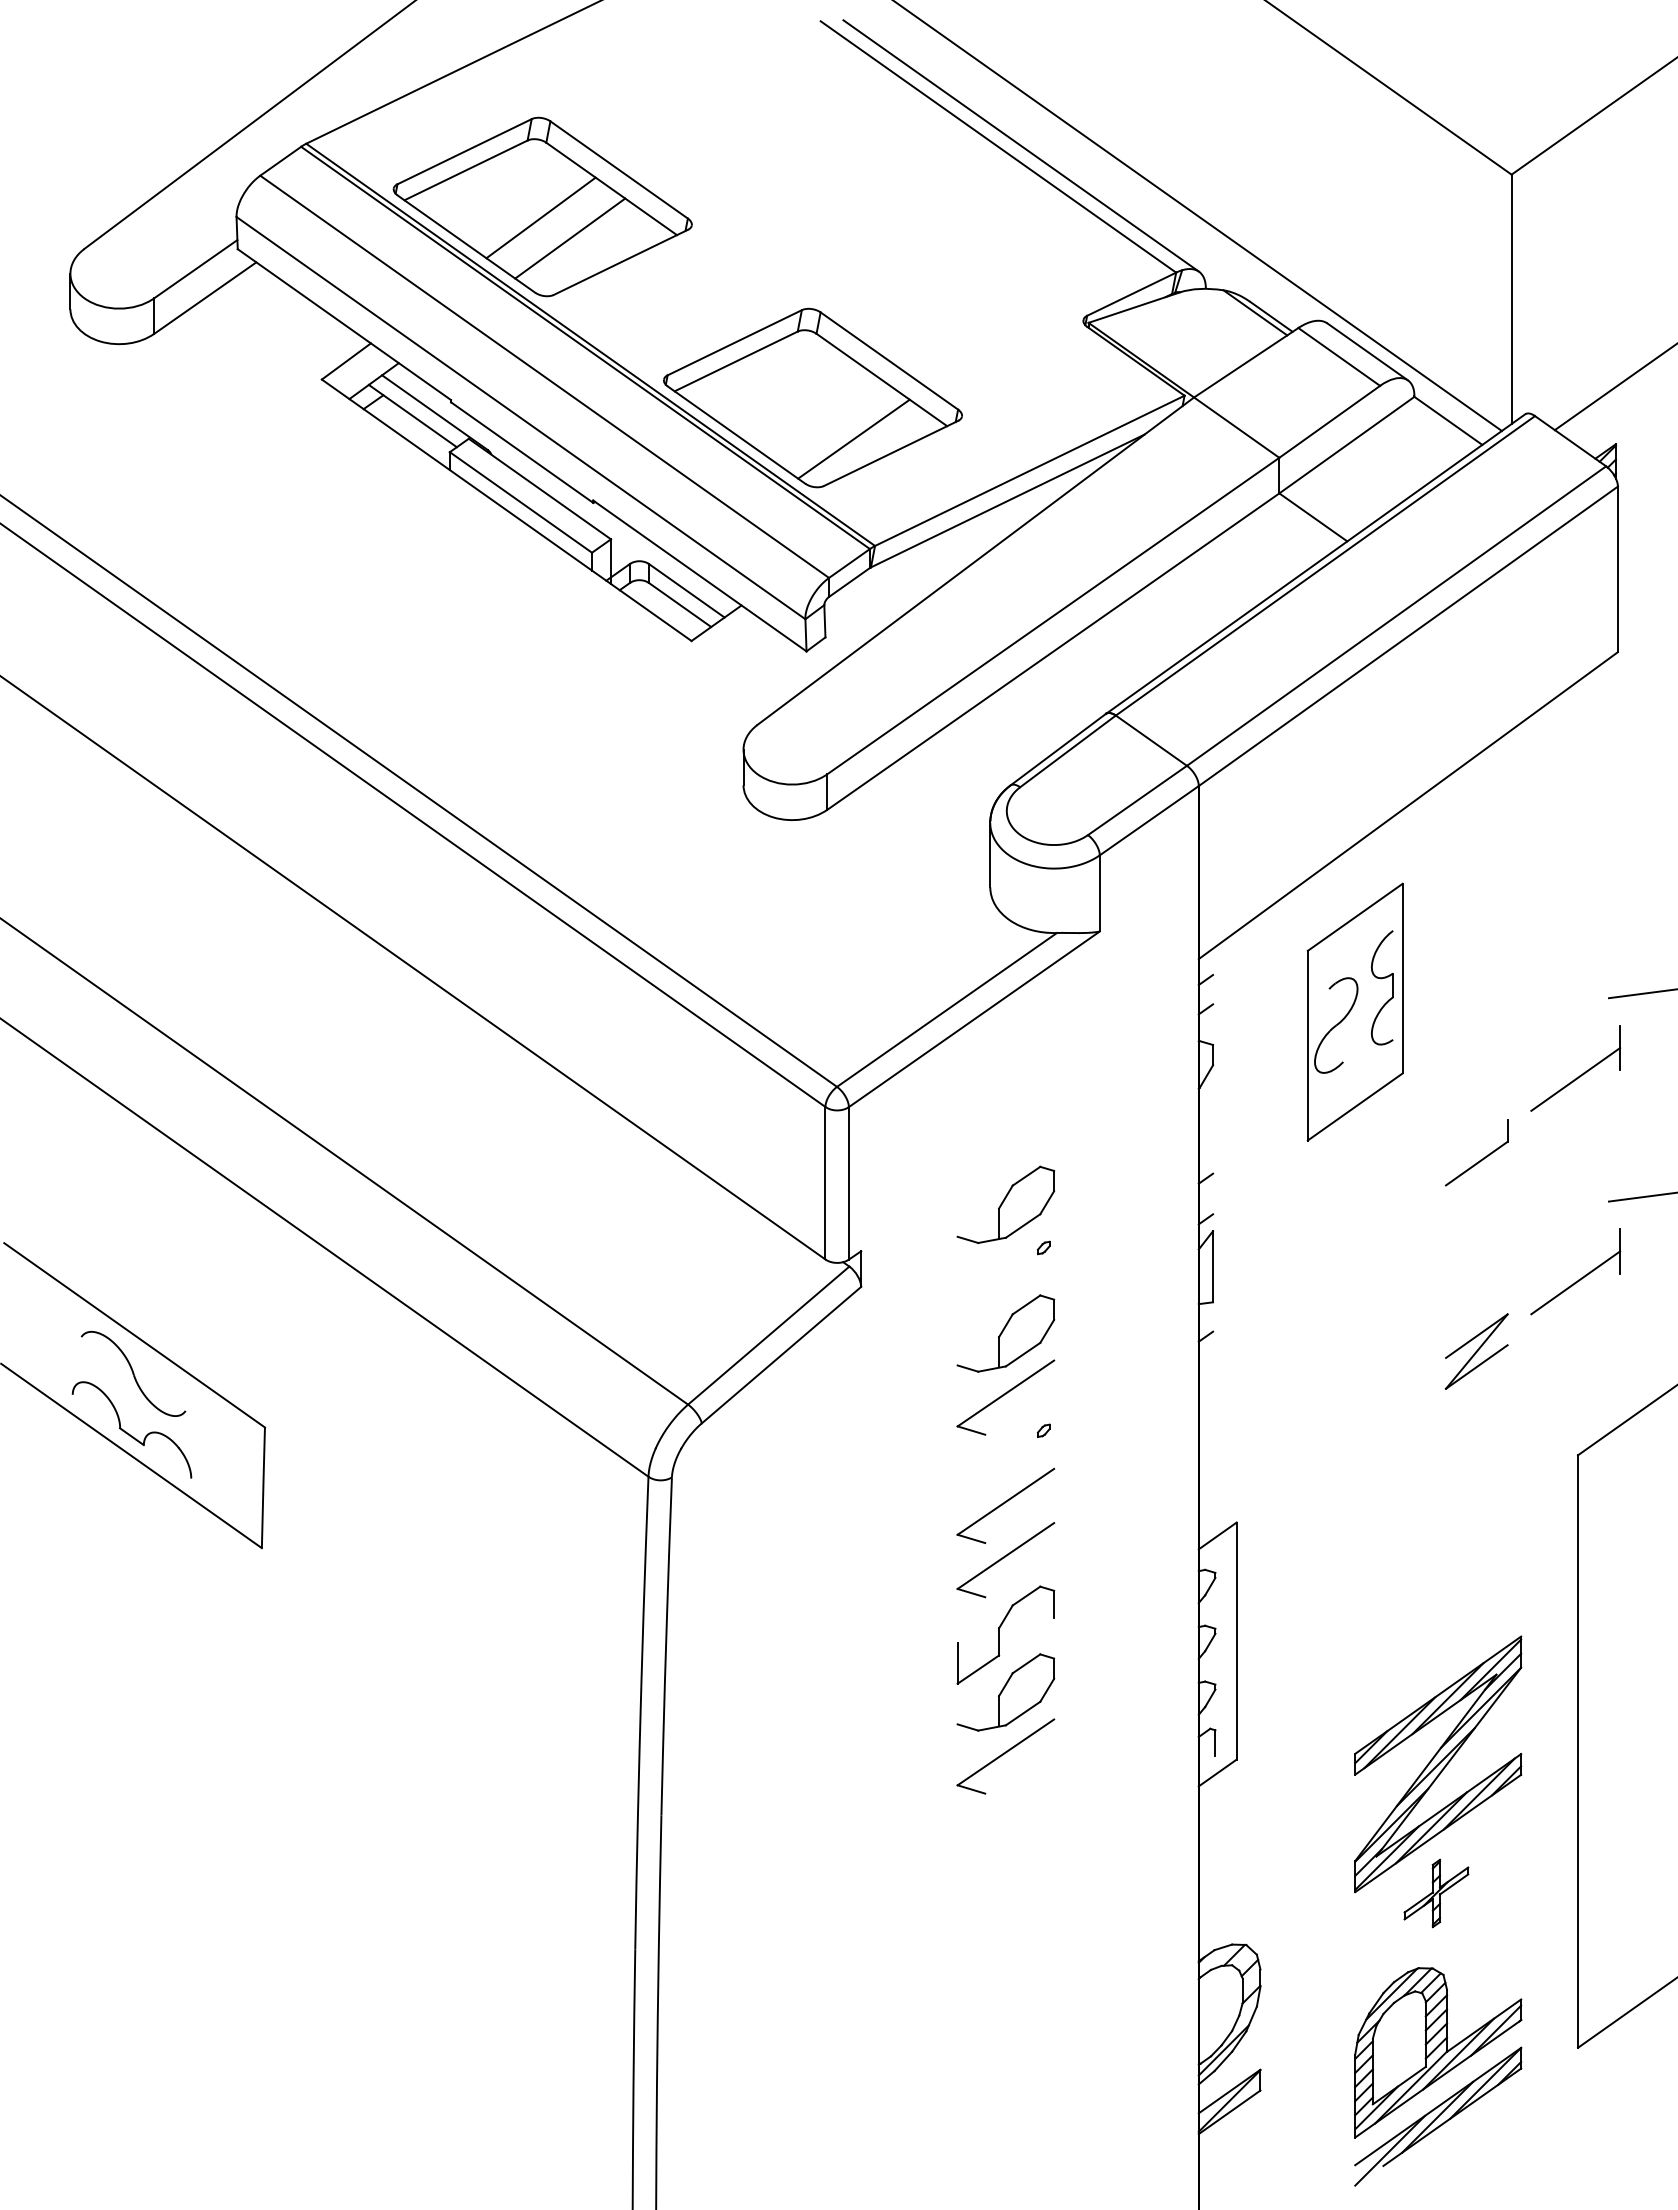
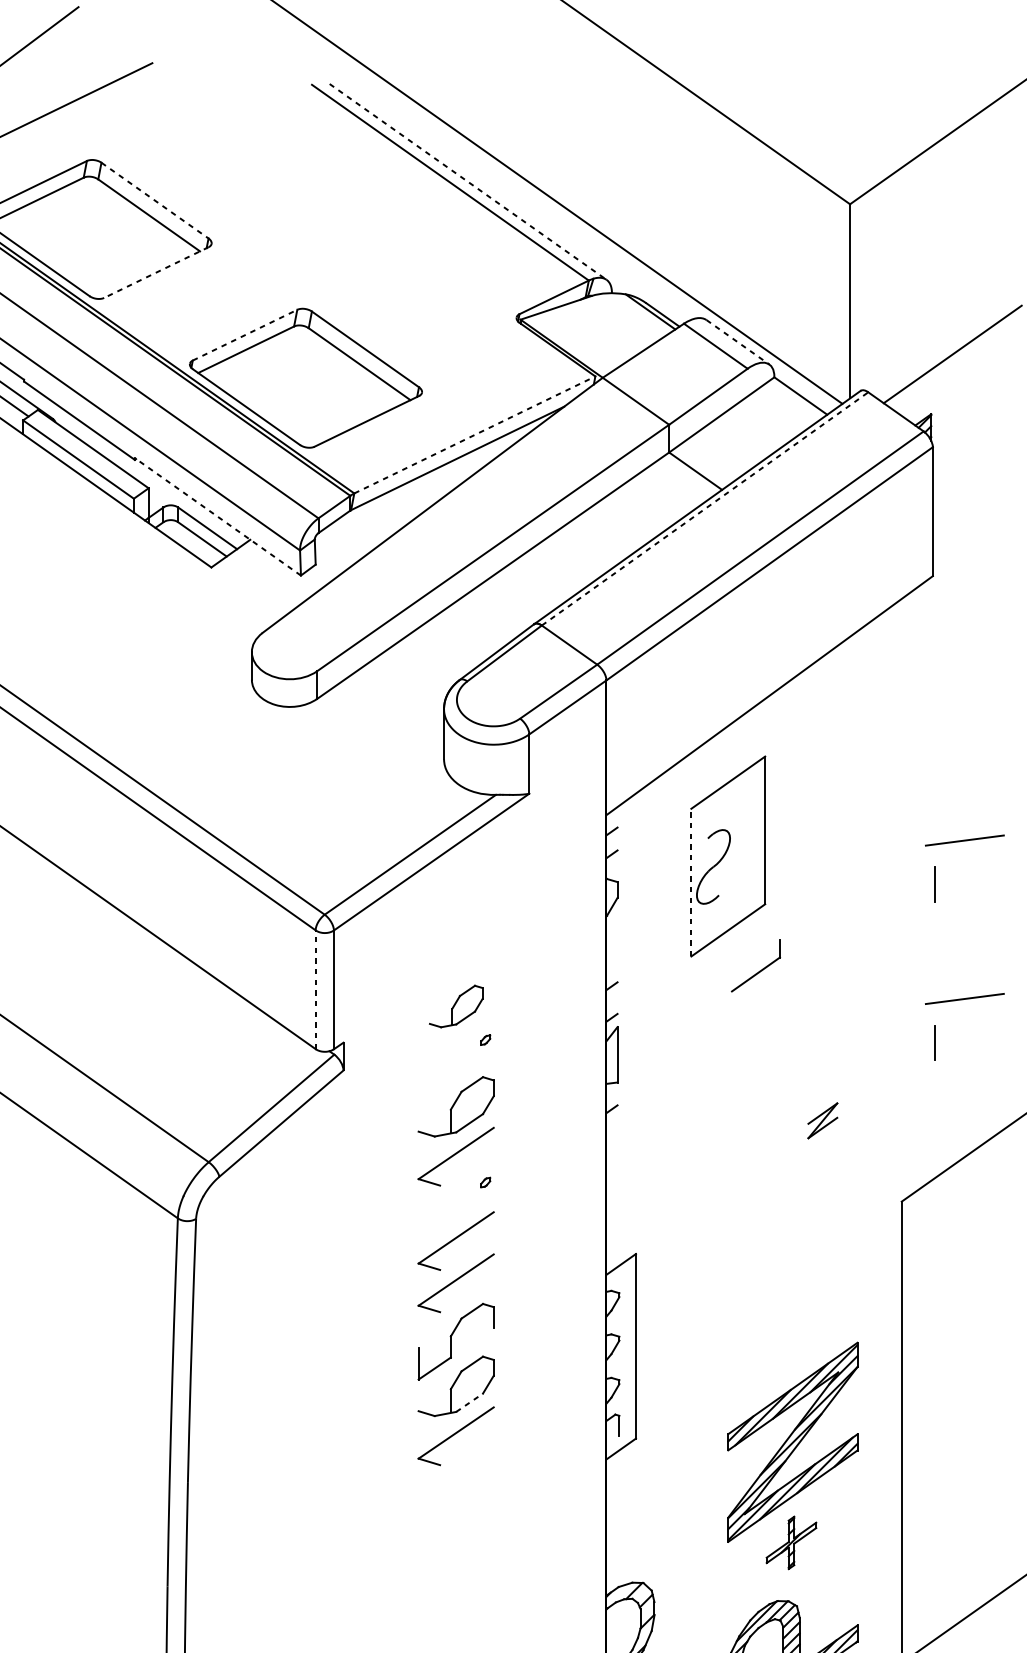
line: (1021, 145) -> (468, 181), solid -> dashed
line: (619, 170) -> (155, 201), solid -> dashed
line: (540, 217) -> (93, 237), removed
line: (570, 238) -> (117, 253), removed
line: (621, 262) -> (156, 272), solid -> dashed
line: (734, 342) -> (244, 334), solid -> dashed
line: (1368, 352) -> (738, 342), solid -> dashed
line: (853, 438) -> (337, 409), removed
line: (1030, 470) -> (475, 434), solid -> dashed
line: (1325, 565) -> (705, 508), solid -> dashed
line: (699, 575) -> (217, 516), solid -> dashed
part: (1381, 979) -> (748, 831), removed
line: (1307, 1045) -> (691, 882), solid -> dashed
line: (1575, 1078) -> (899, 908), removed
part: (1480, 1159) -> (758, 971), moved
line: (825, 1182) -> (315, 989), solid -> dashed
part: (1005, 1204) -> (455, 1006), size x0.7
line: (1575, 1282) -> (899, 1067), removed
part: (1476, 1351) -> (822, 1120), size x0.6
line: (1023, 1713) -> (469, 1402), solid -> dashed

